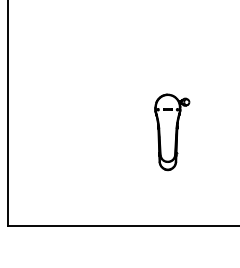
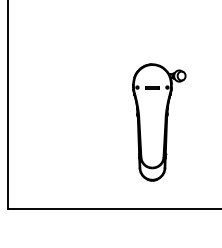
part: (172, 132) -> (159, 122), size x1.67

